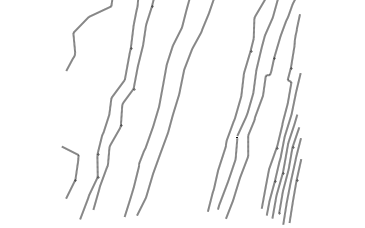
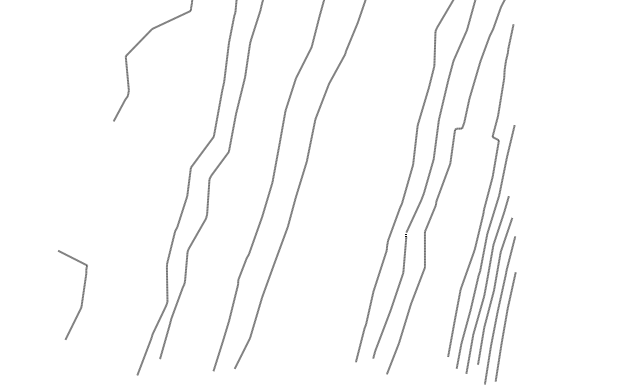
curve: (75, 172) -> (81, 295), moved

